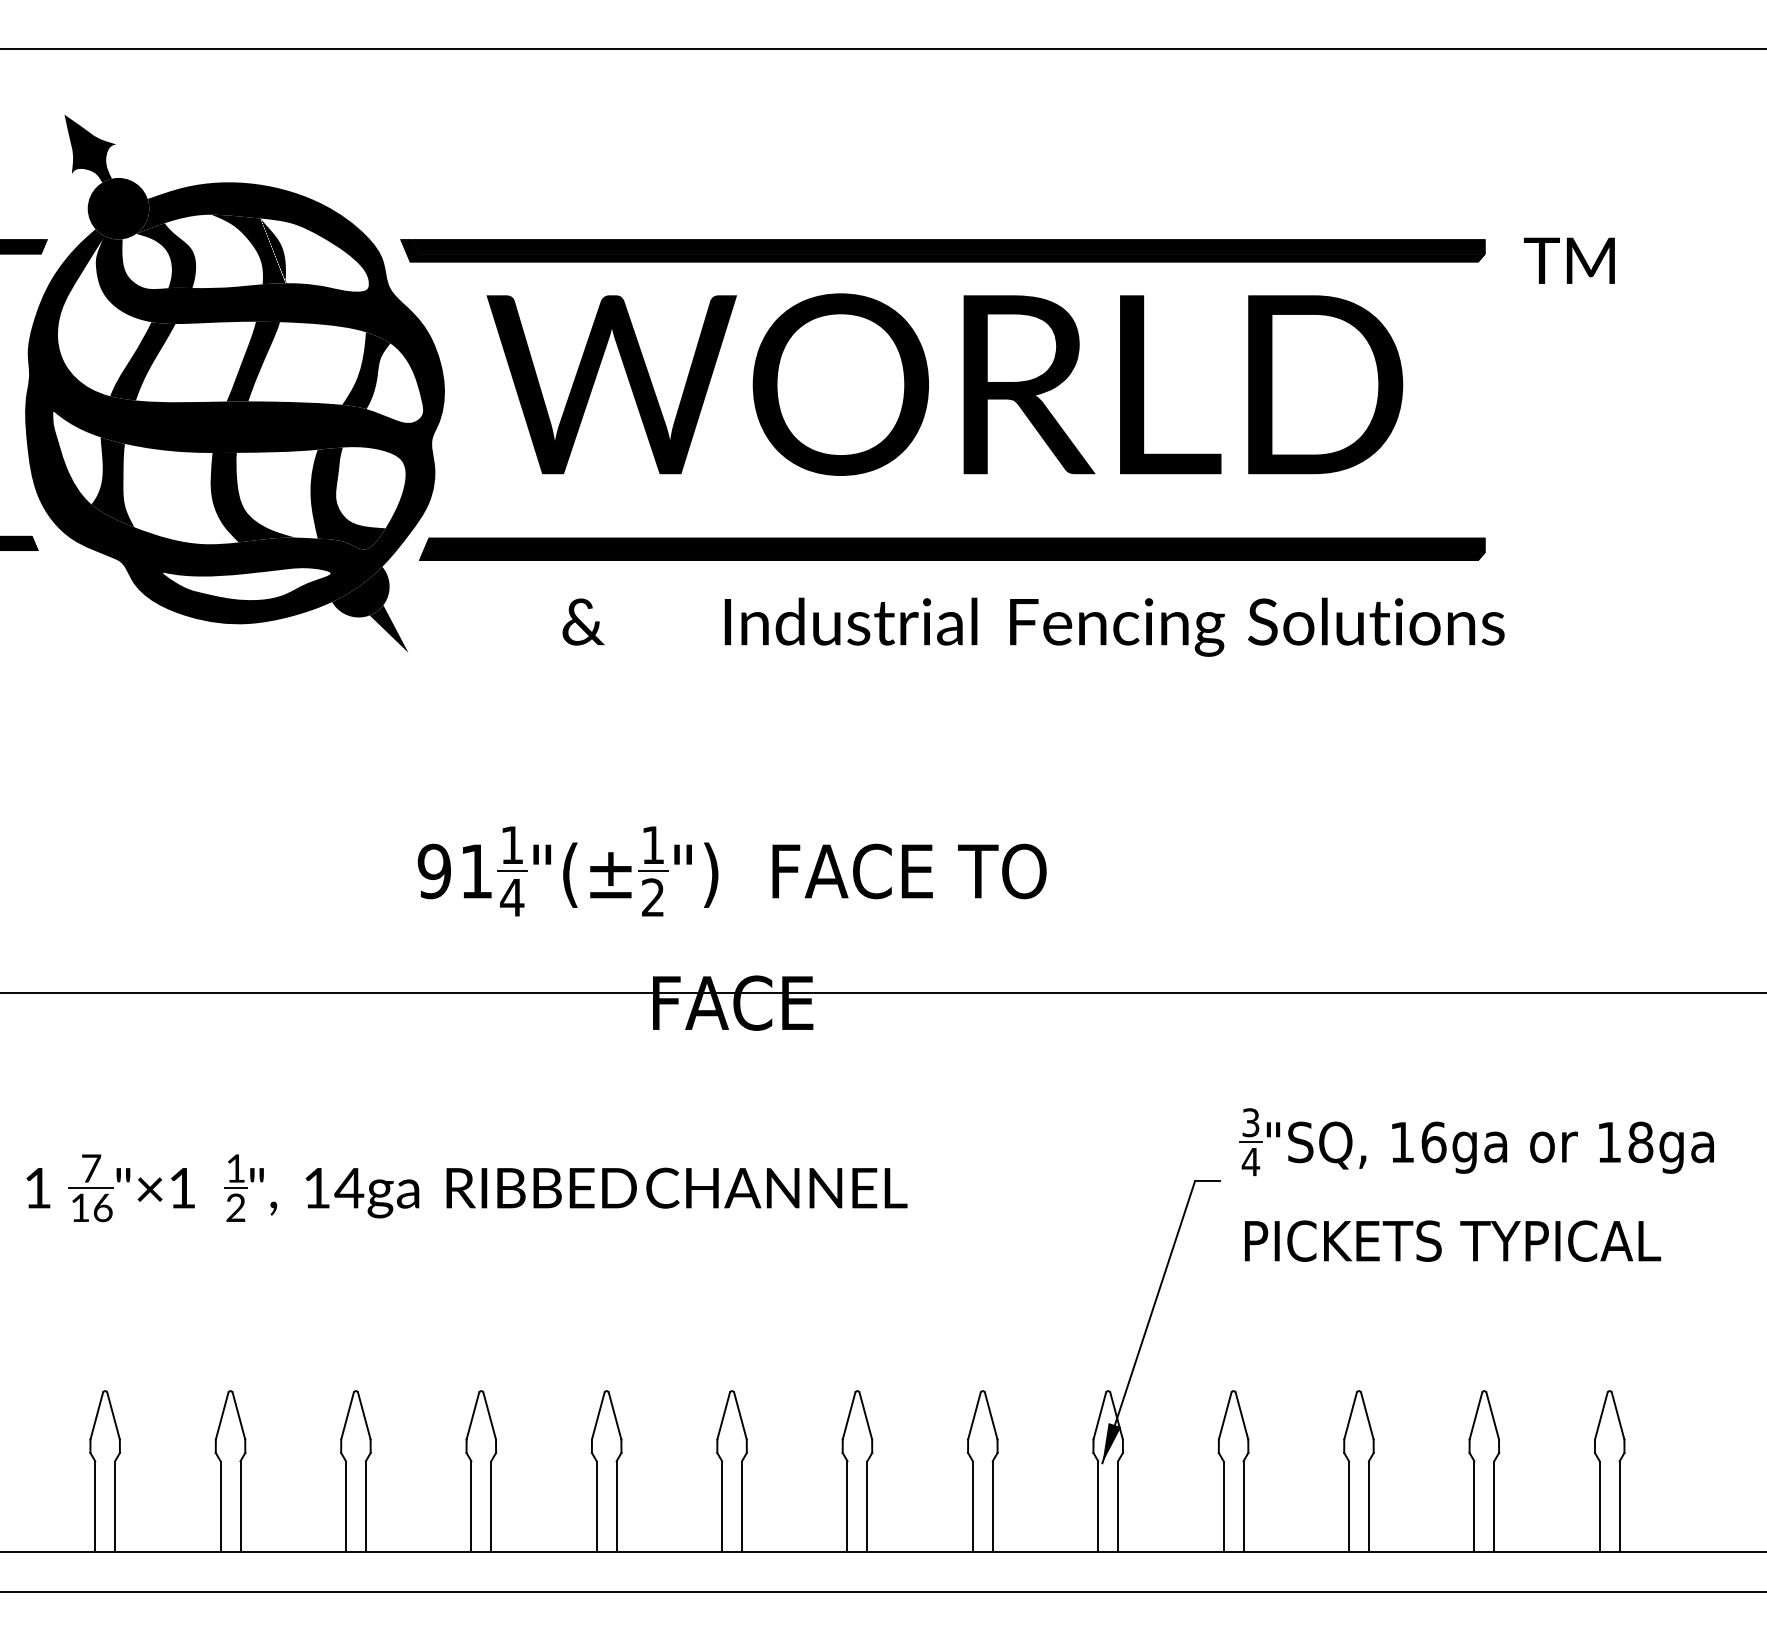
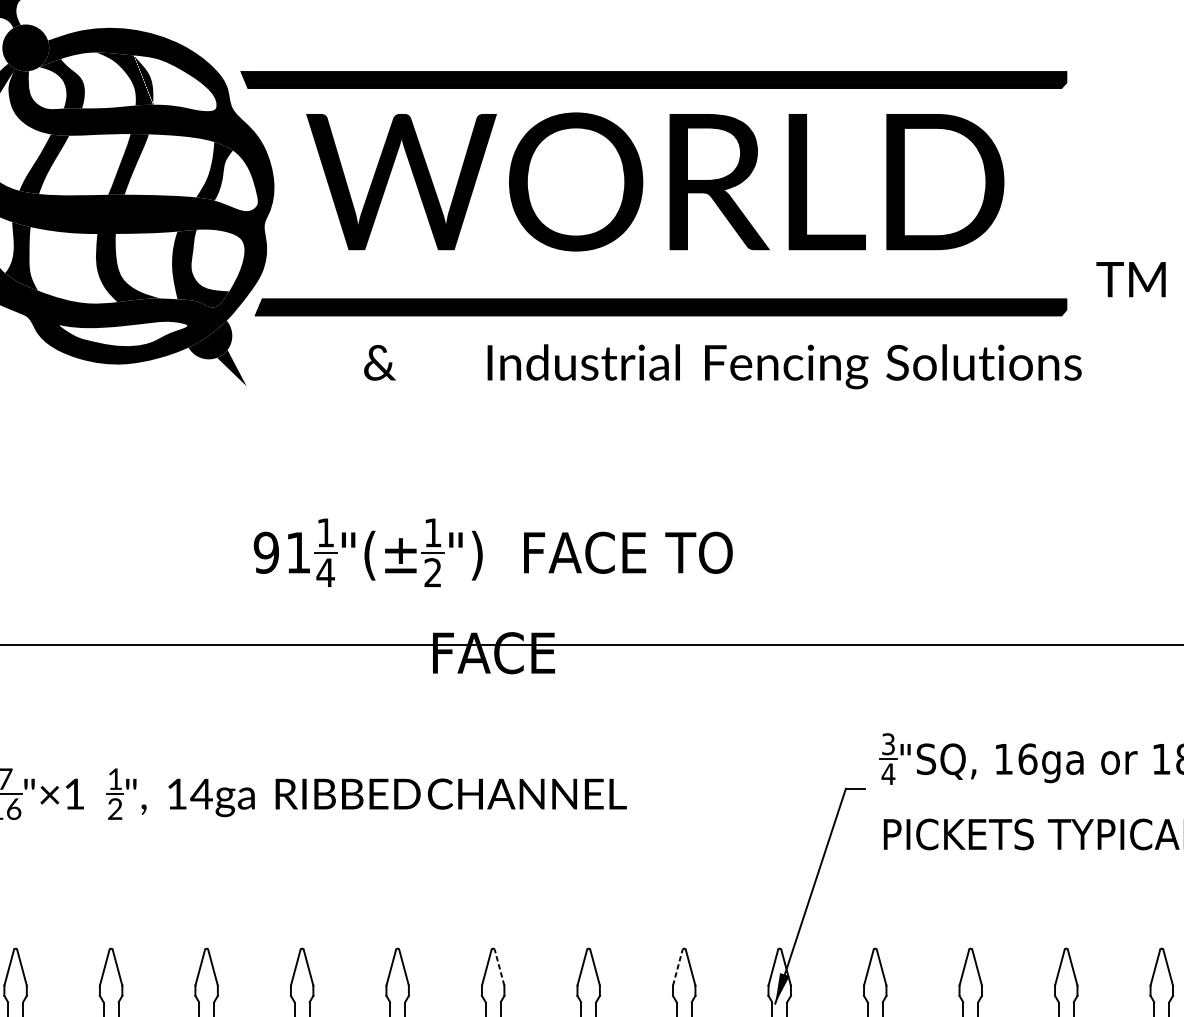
text: (1569, 260) -> (1131, 279), moved
line: (740, 1415) -> (499, 967), solid -> dashed
line: (974, 1415) -> (677, 967), solid -> dashed

